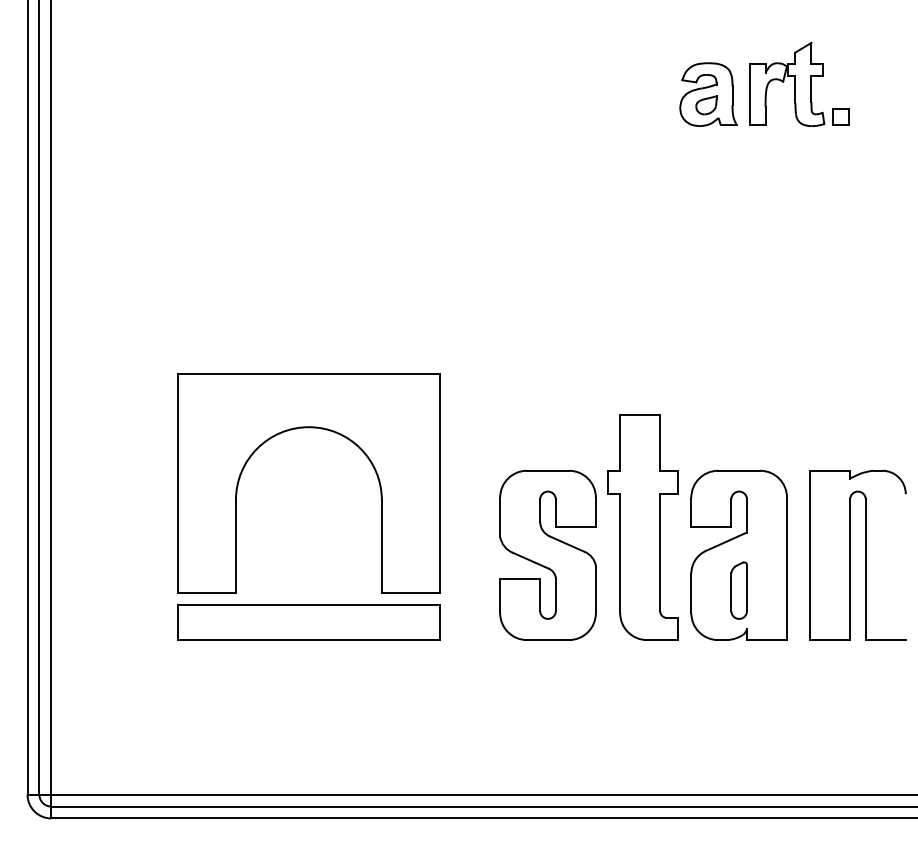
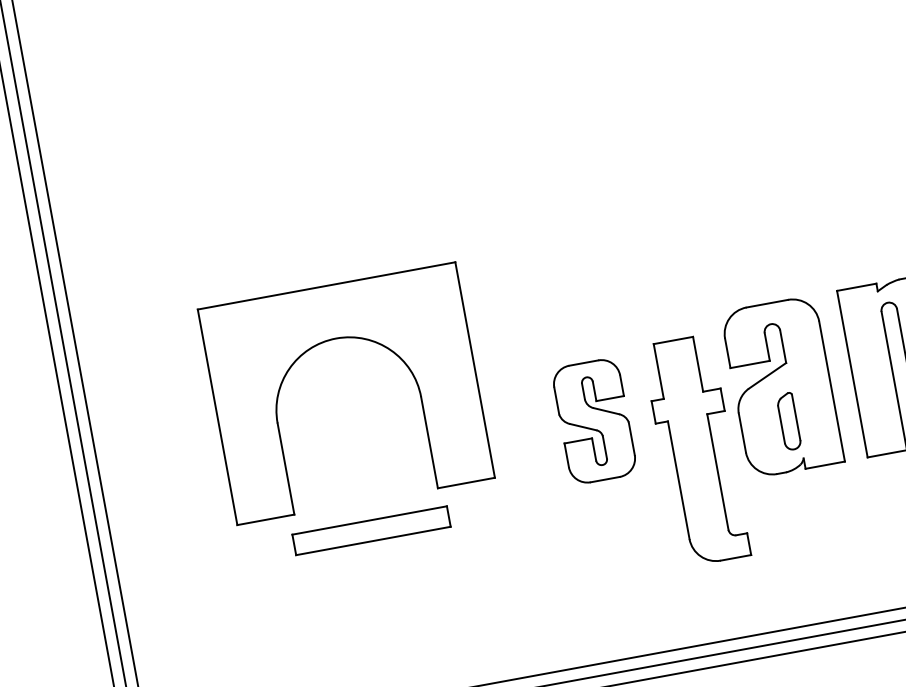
part: (642, 527) -> (695, 450), moved
part: (547, 554) -> (593, 420), size x0.7
part: (308, 622) -> (371, 530), size x0.6

